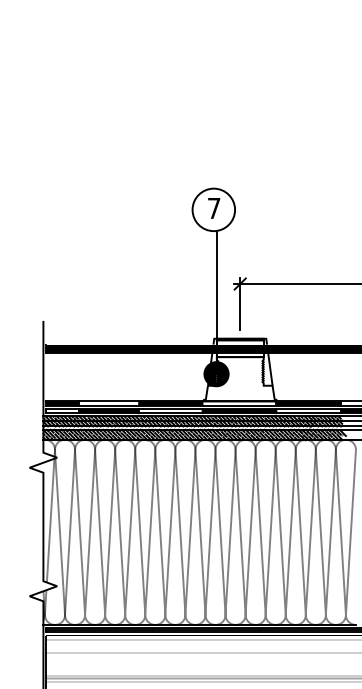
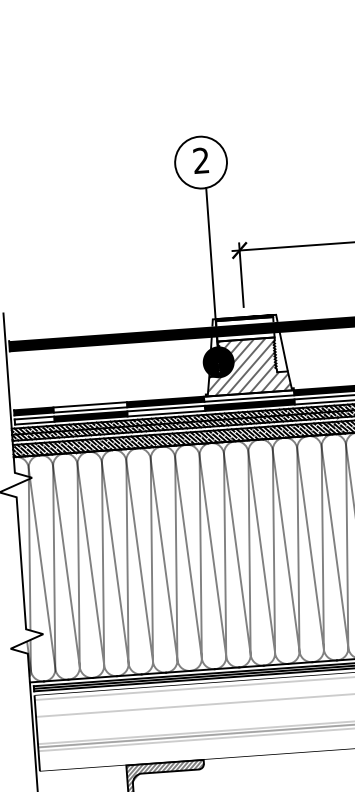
text: (214, 207) -> (201, 159), 7 -> 2
hatch: (239, 379) -> (247, 366), added

